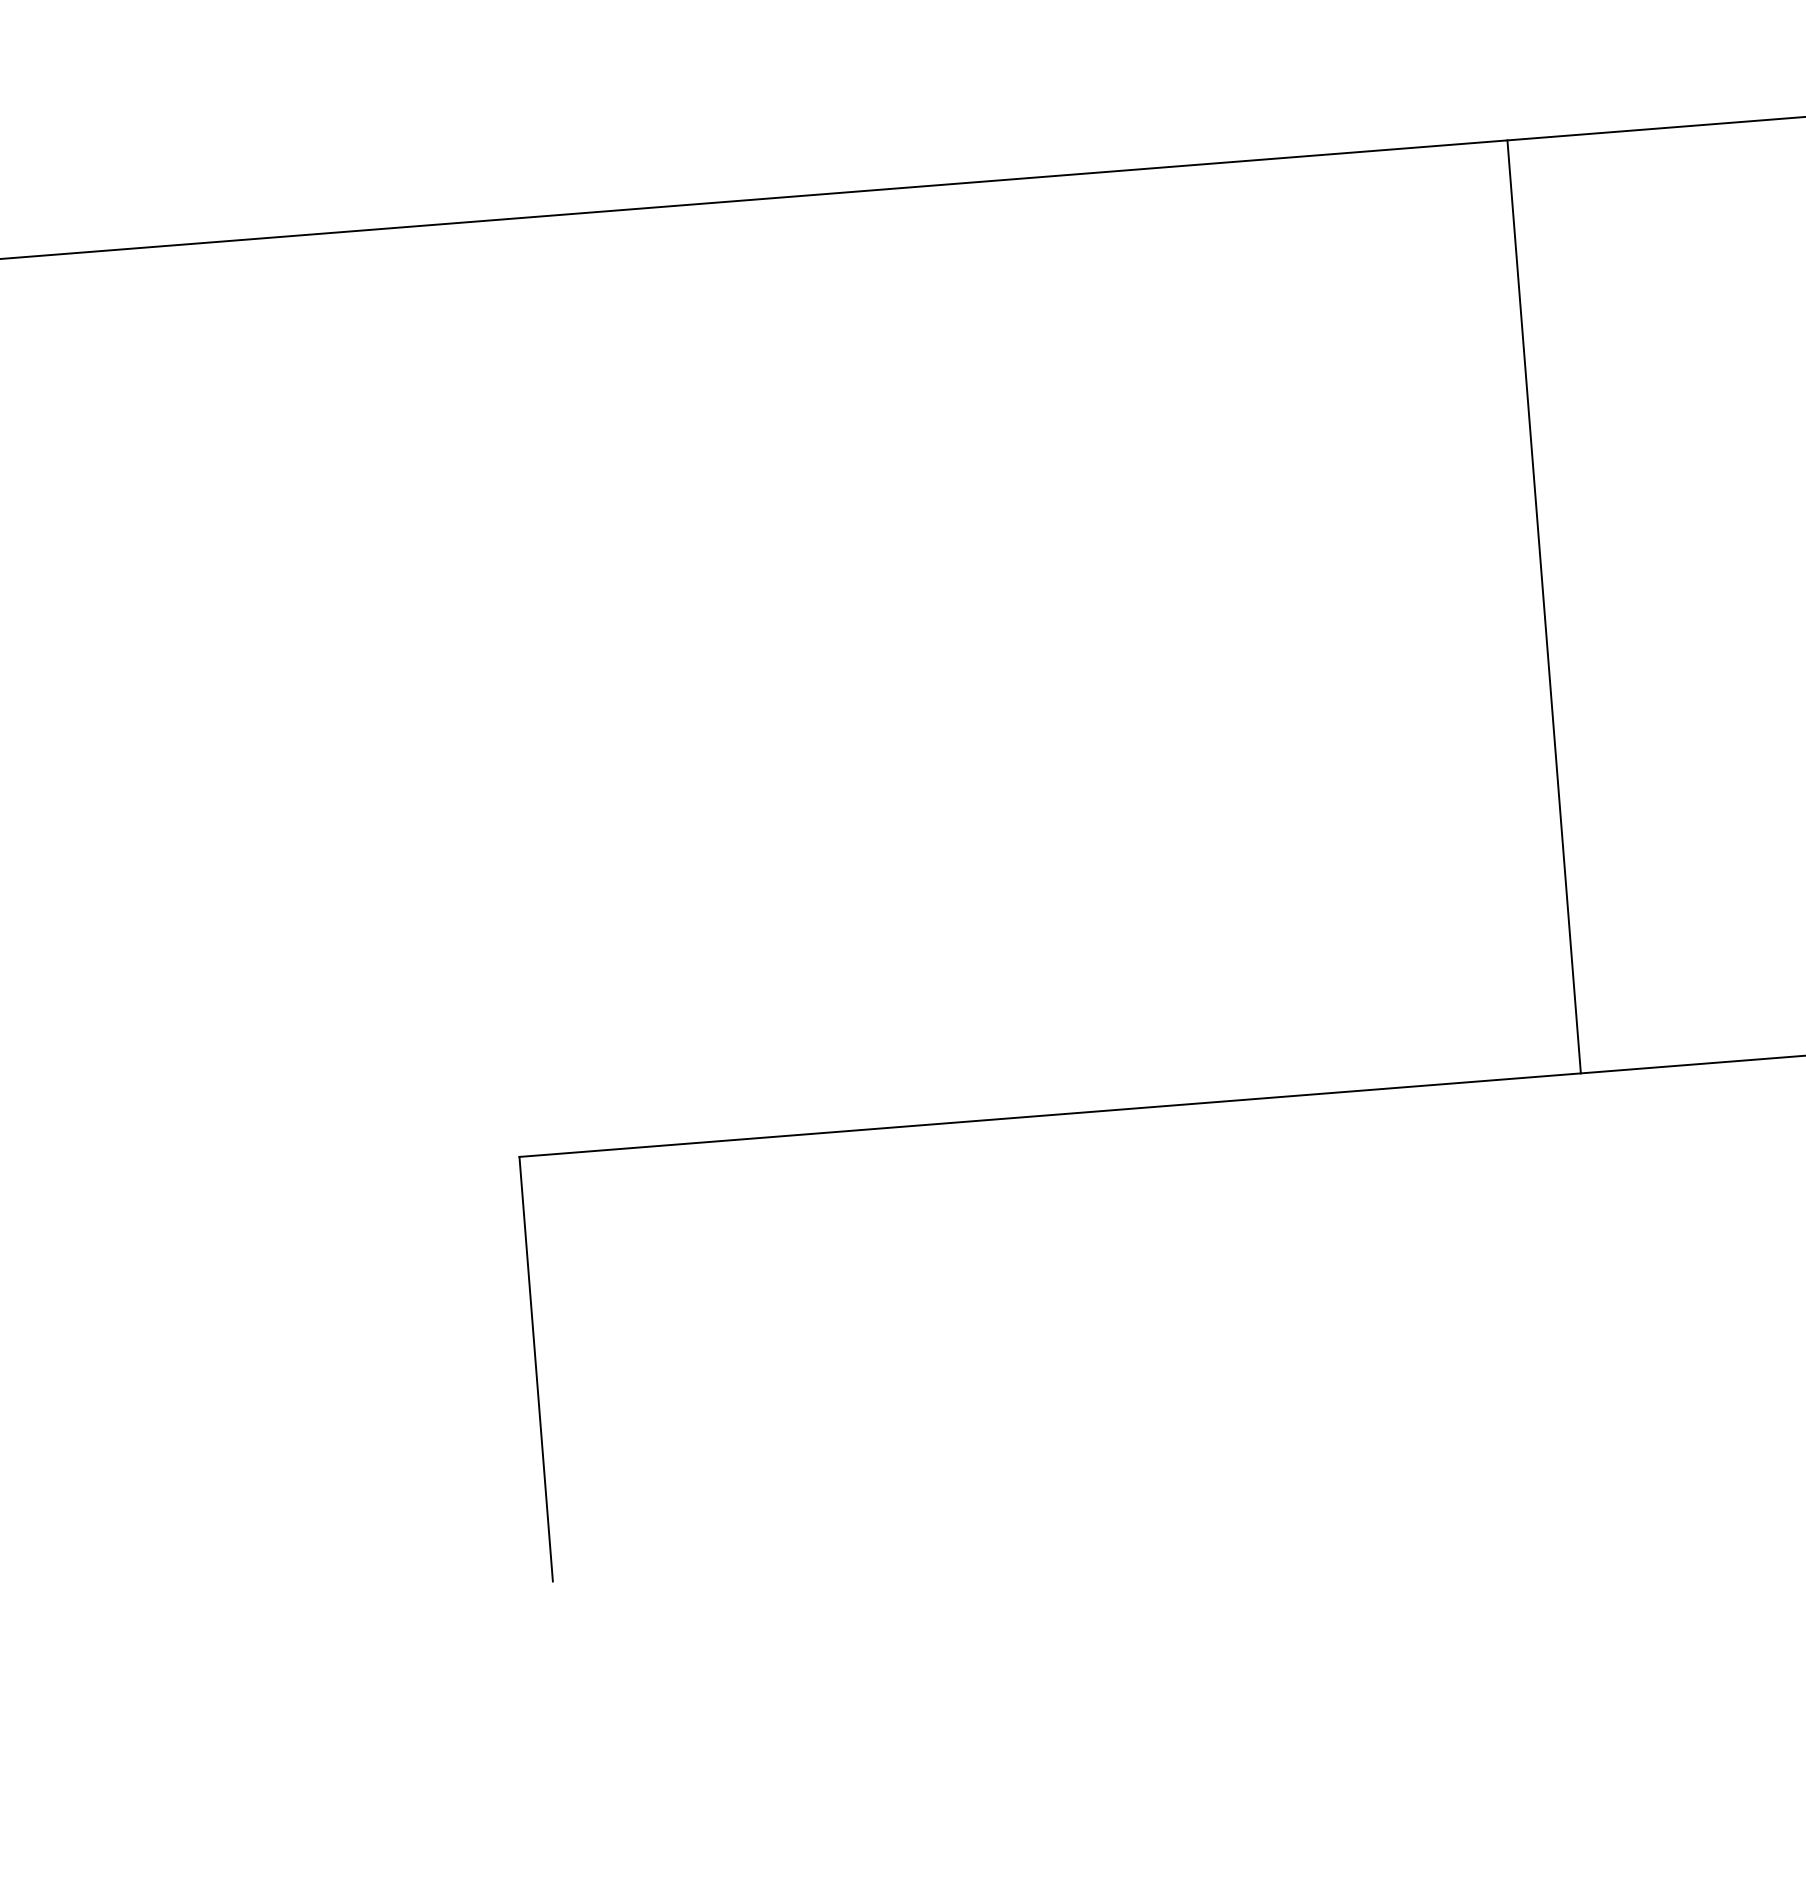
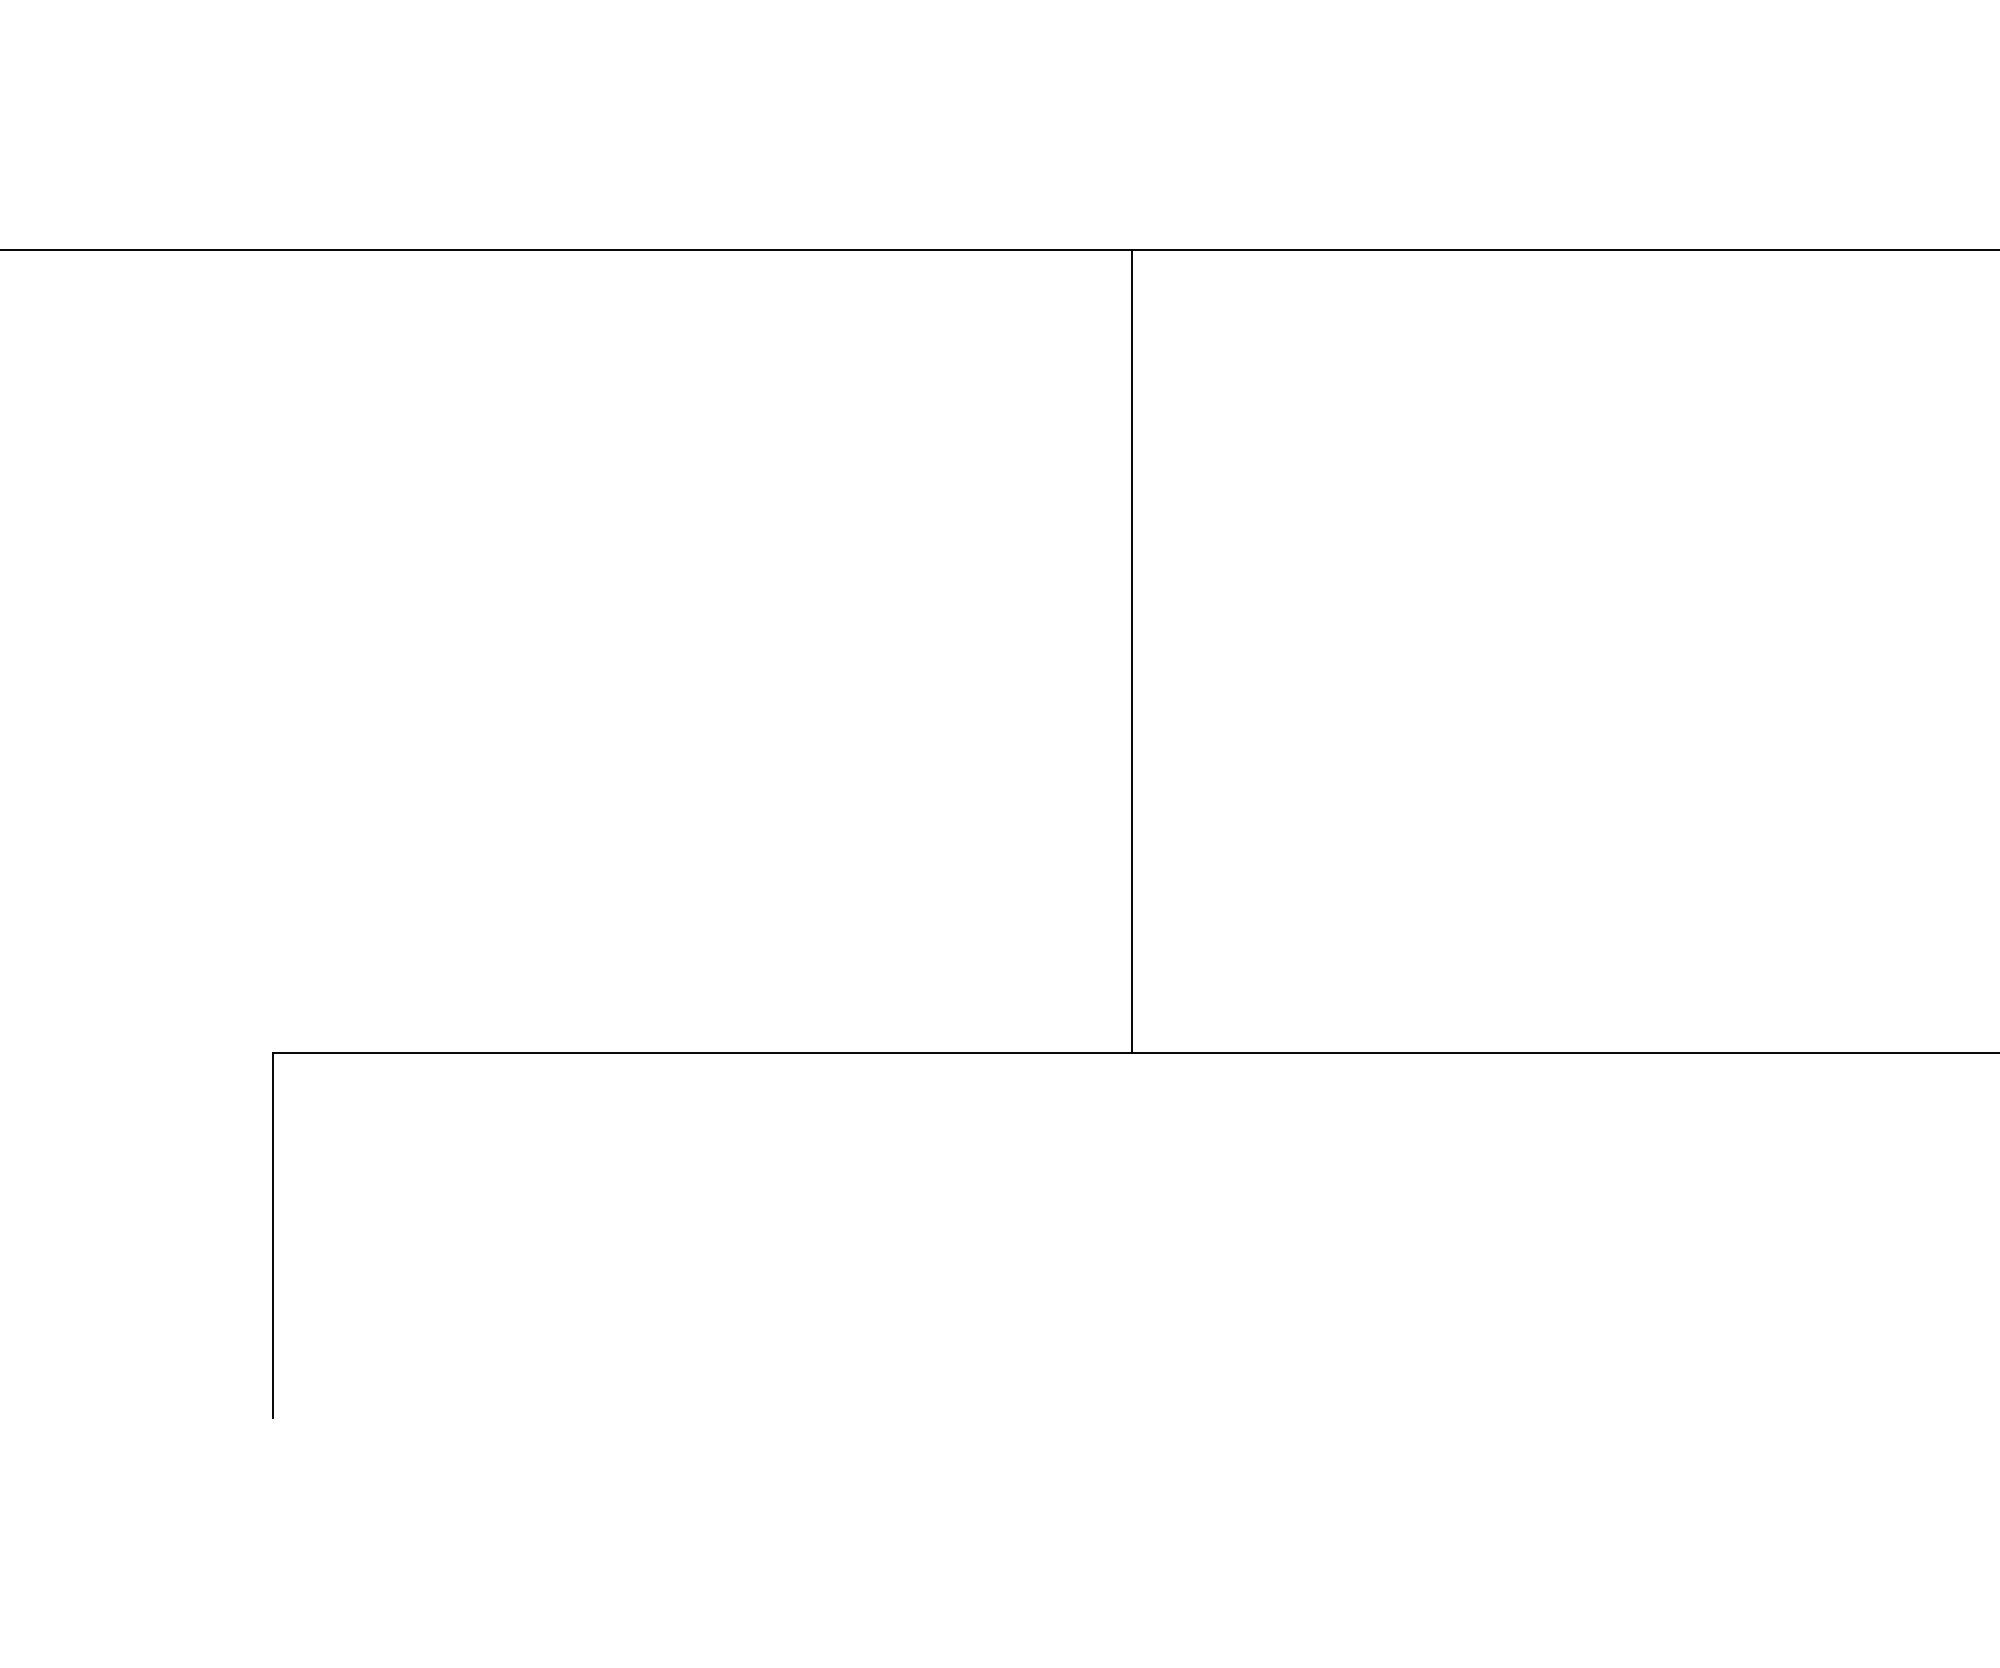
line: (1544, 606) -> (1132, 651), moved

